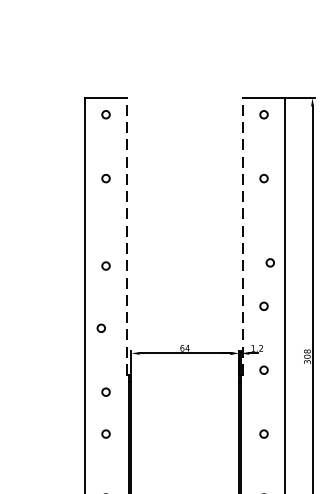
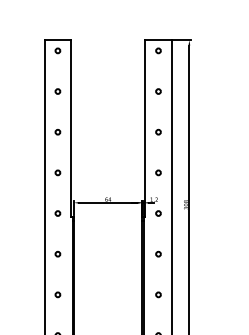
line: (127, 235) -> (71, 127), dashed -> solid
line: (243, 235) -> (145, 127), dashed -> solid
circle: (270, 261) -> (158, 131), moved
circle: (105, 266) -> (57, 132), moved
circle: (100, 327) -> (57, 172), moved
circle: (105, 392) -> (57, 213), moved

